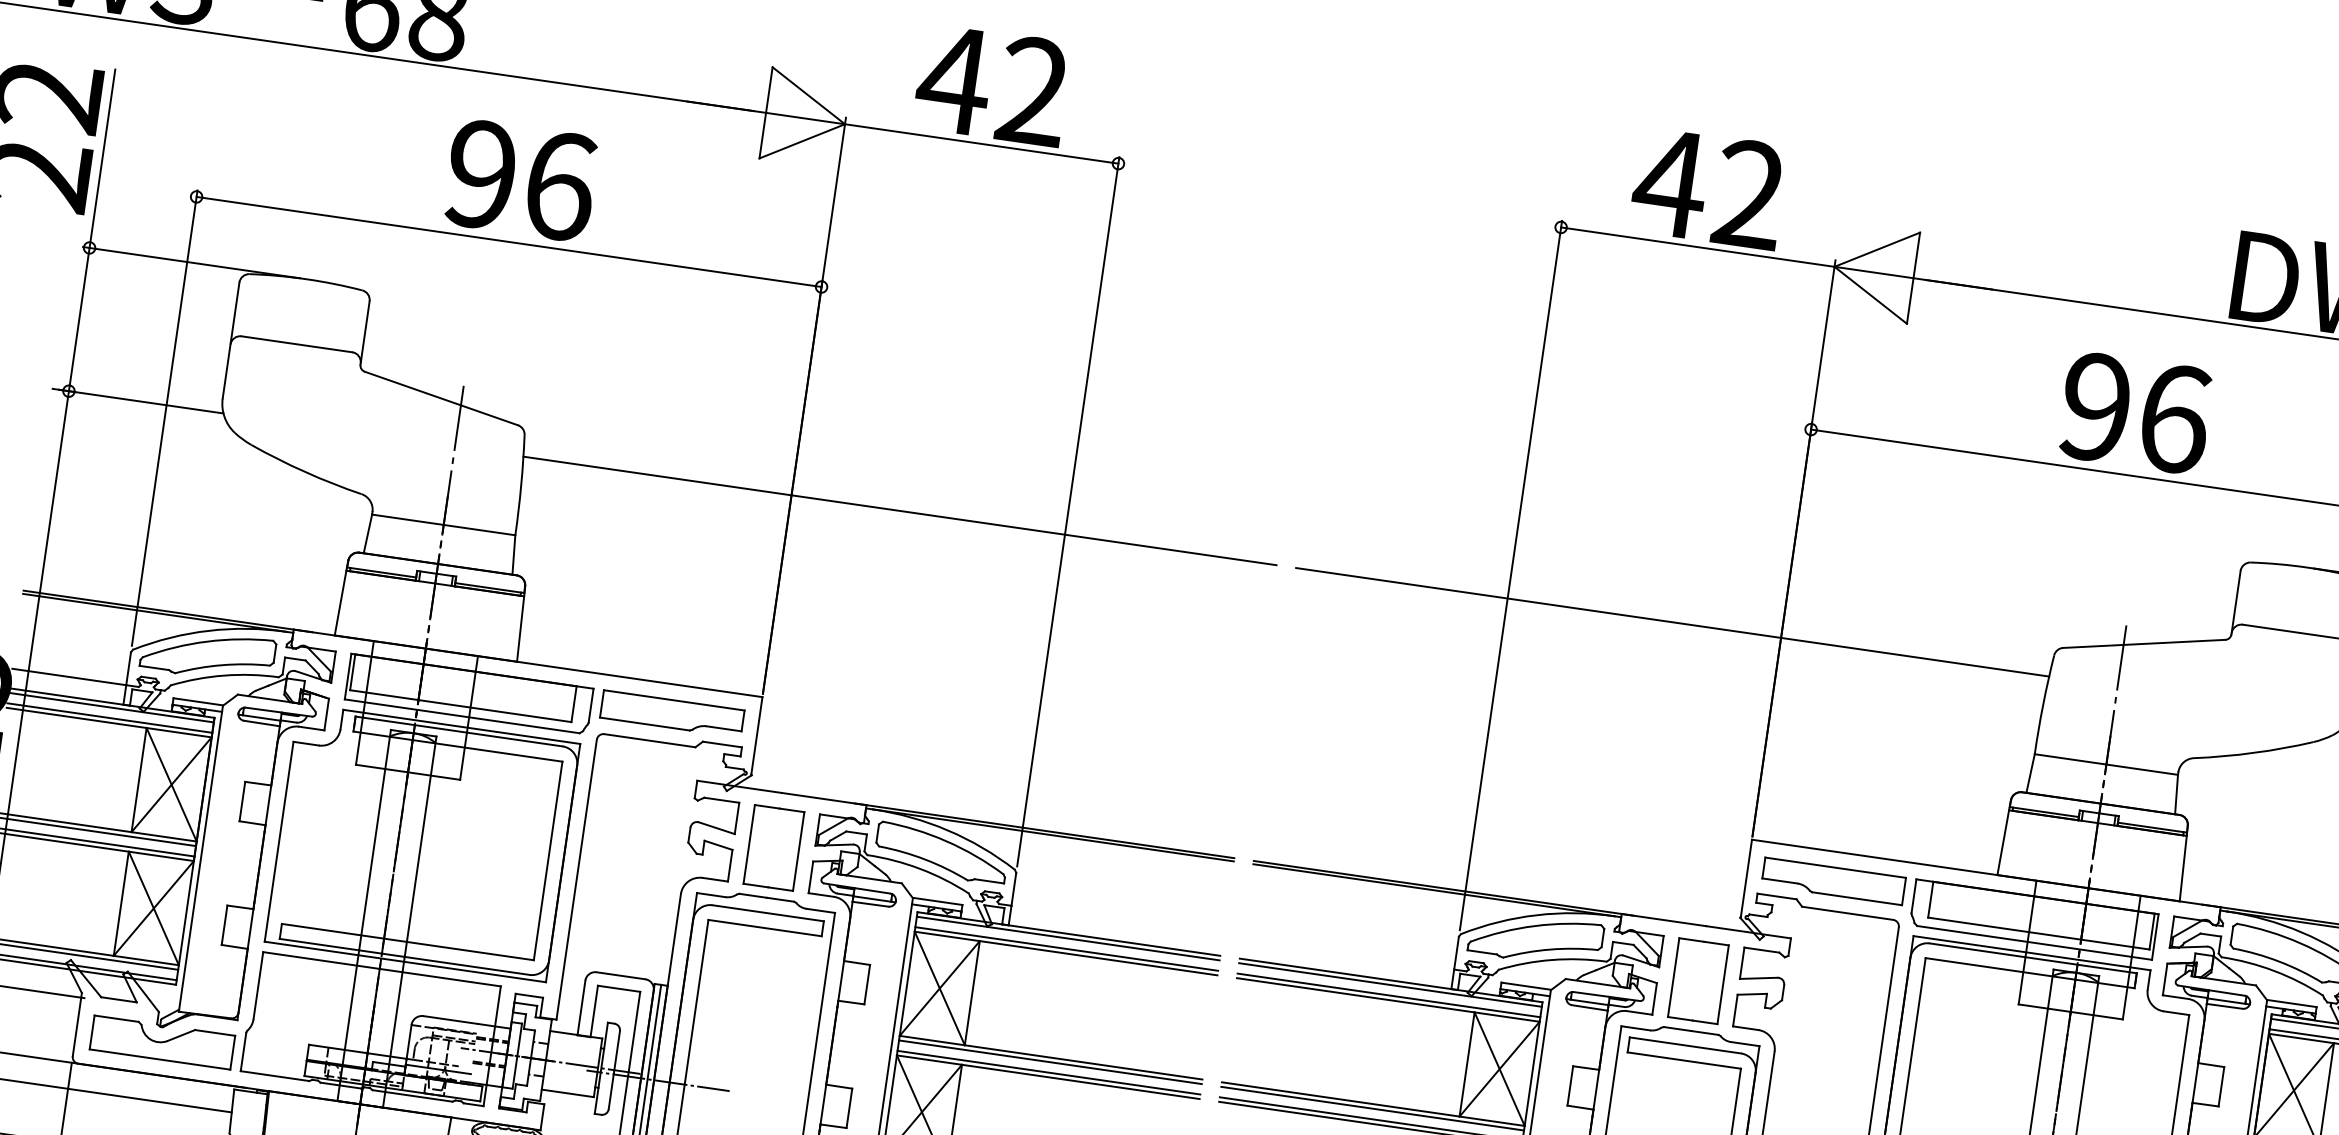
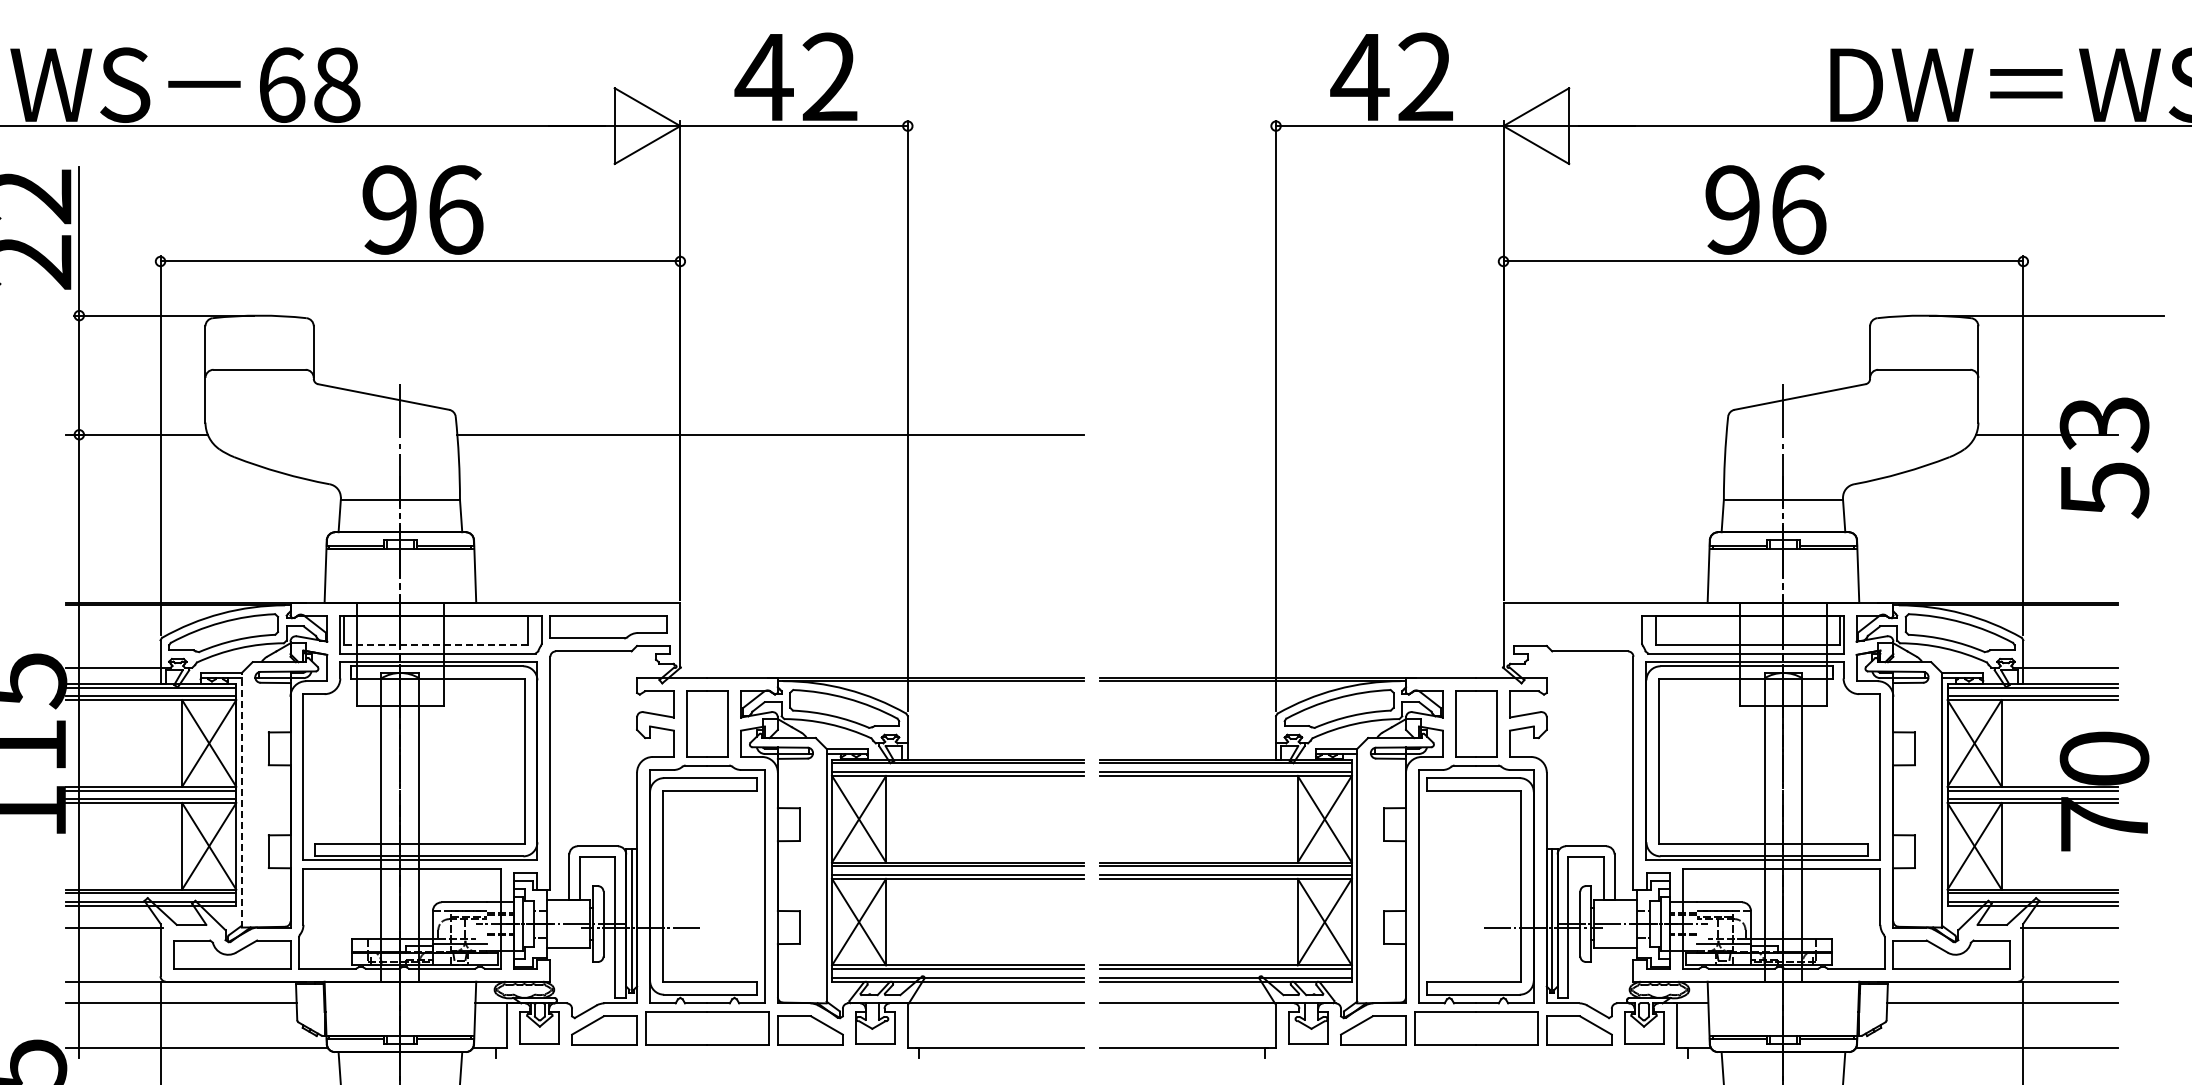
line: (1672, 621) -> (1413, 434), removed
line: (460, 706) -> (435, 645), solid -> dashed
line: (200, 857) -> (241, 799), solid -> dashed
part: (1833, 881) -> (1574, 627), removed

